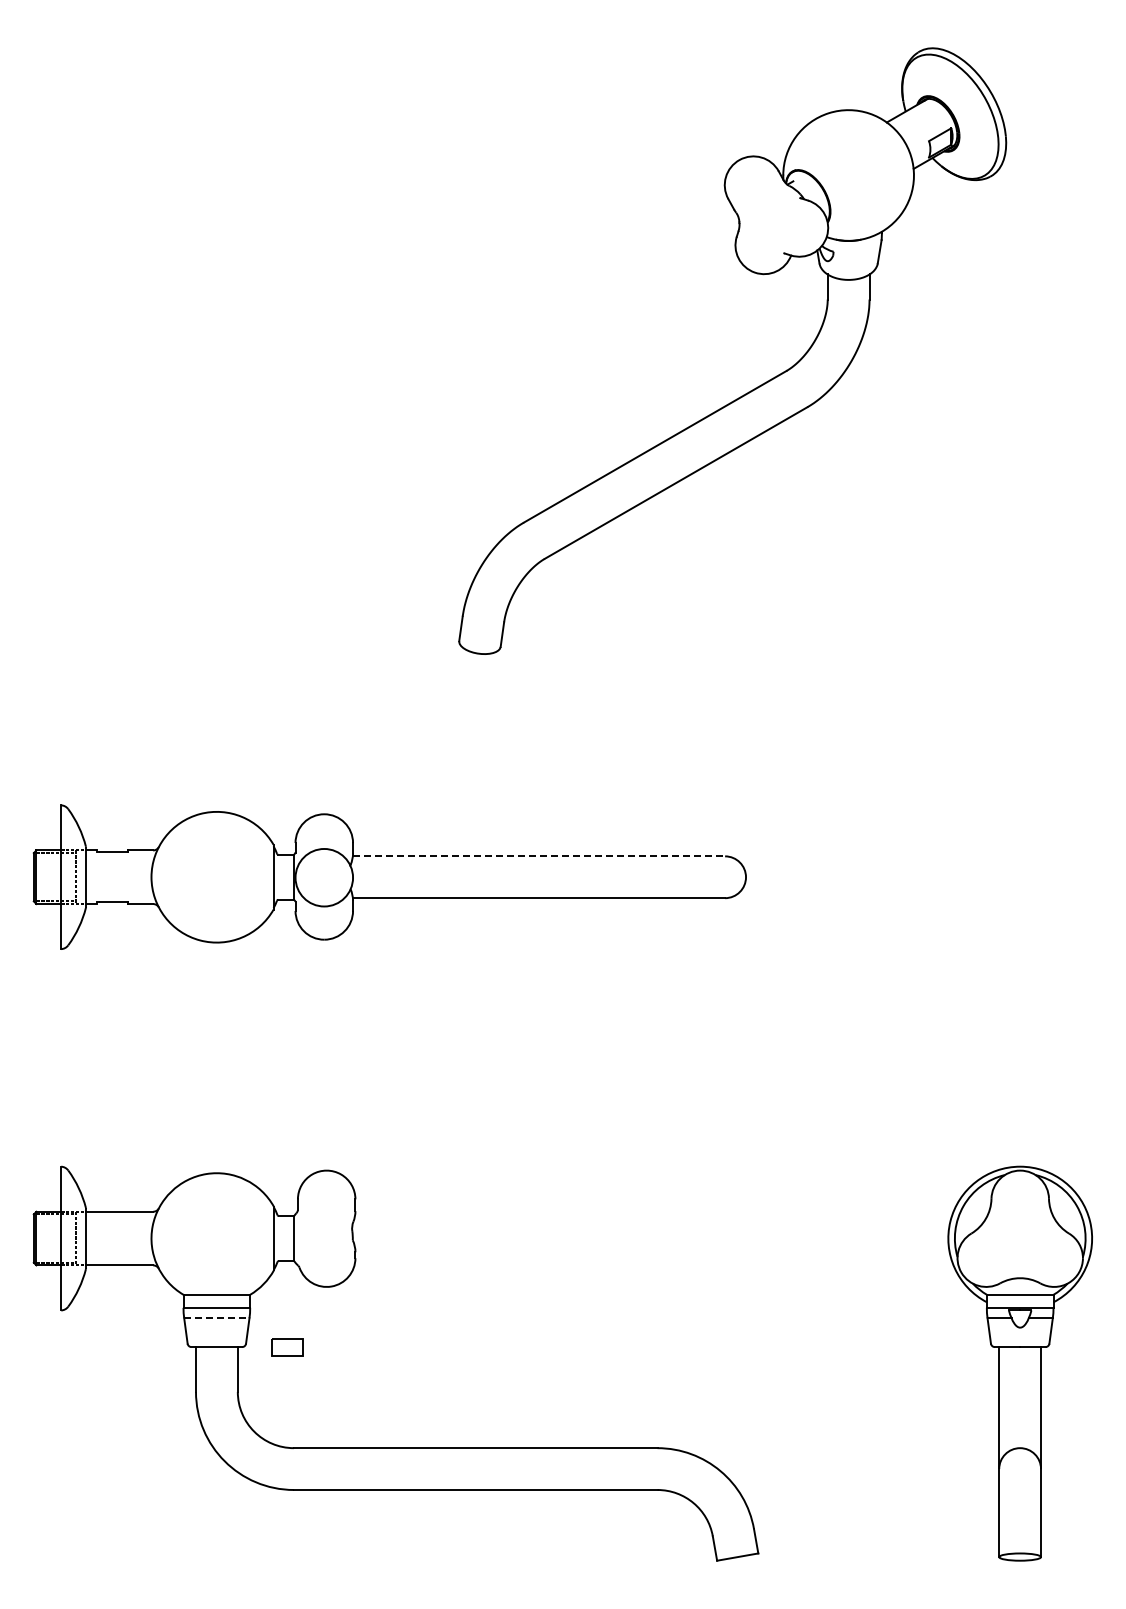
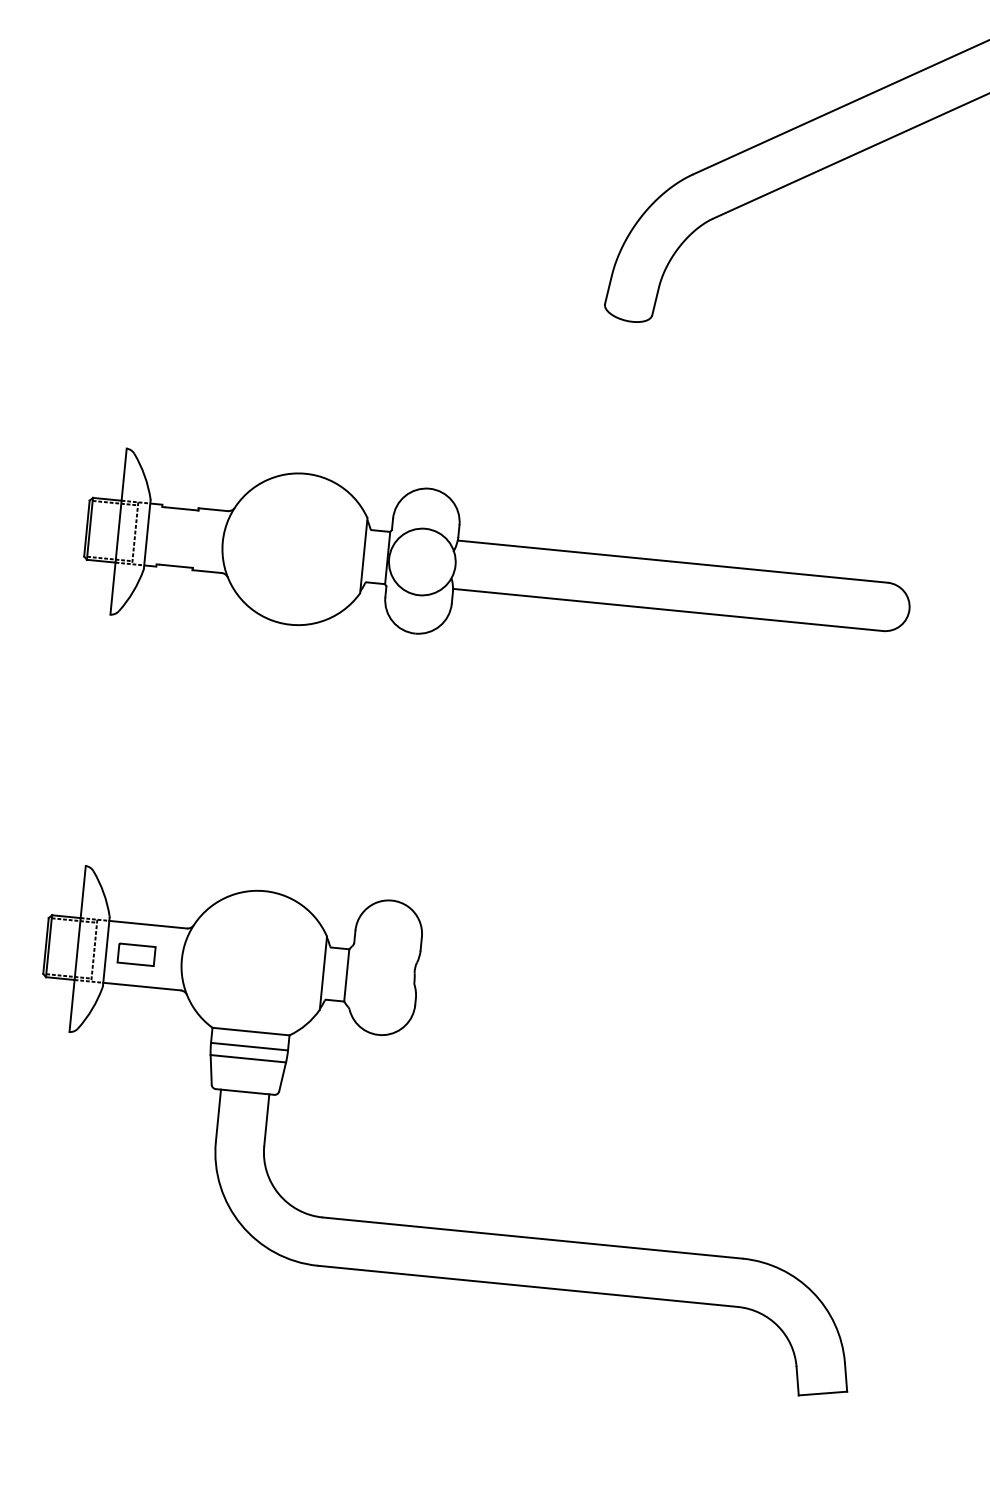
line: (539, 856) -> (673, 561), dashed -> solid
line: (216, 1318) -> (247, 1058), dashed -> solid
part: (287, 1347) -> (136, 954), moved

